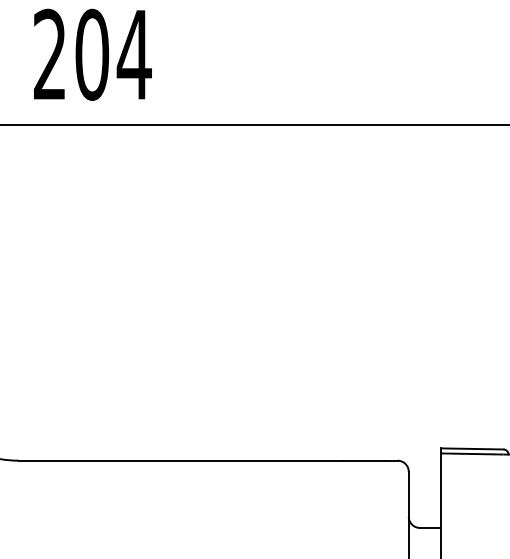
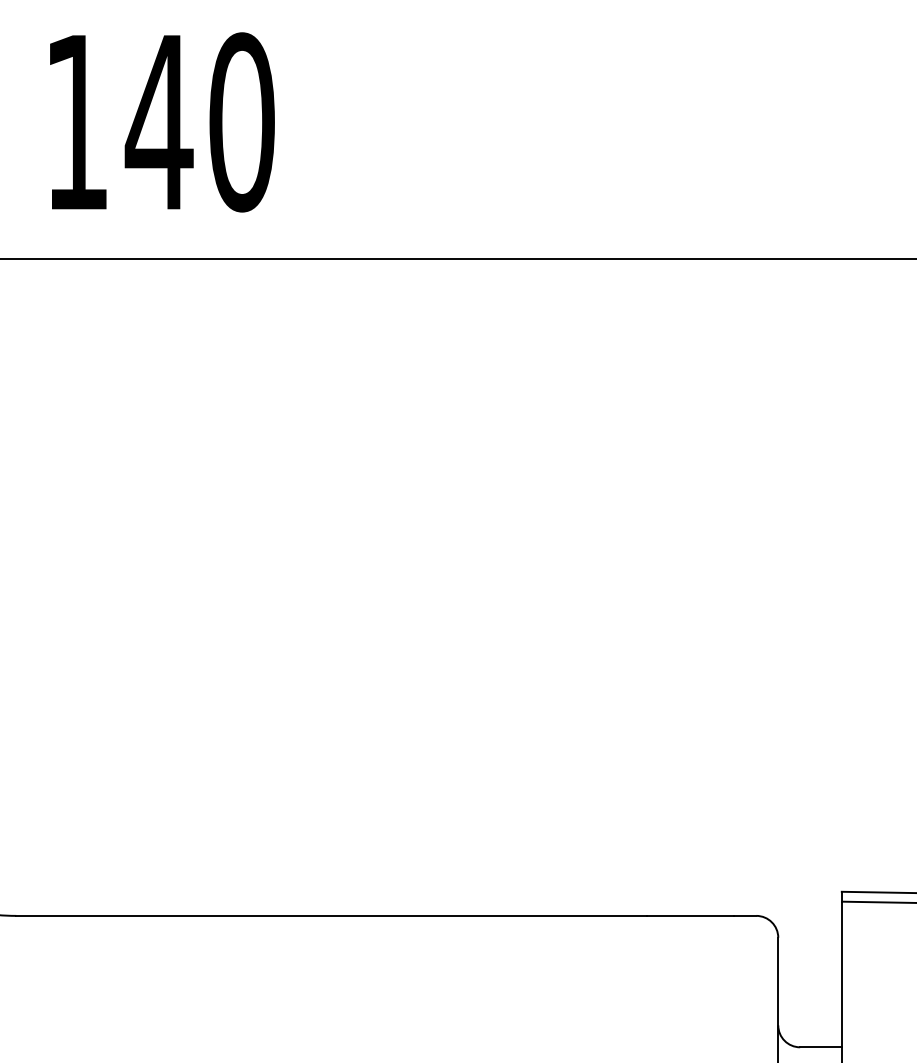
text: (92, 54) -> (159, 121), 204 -> 140

